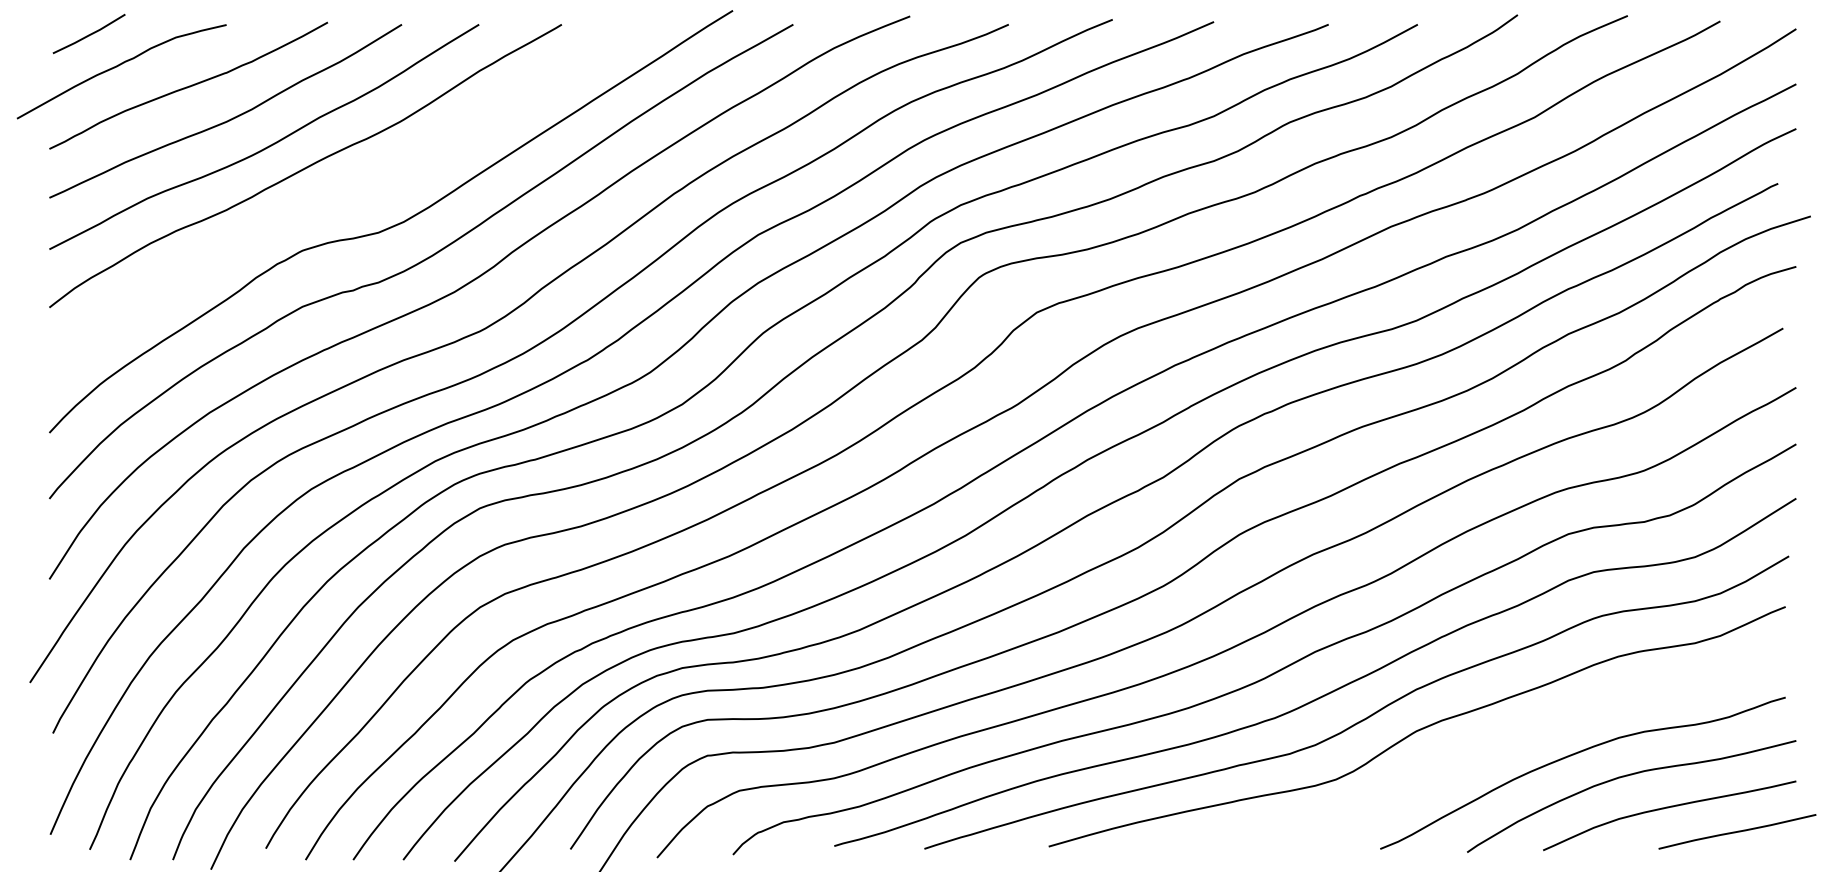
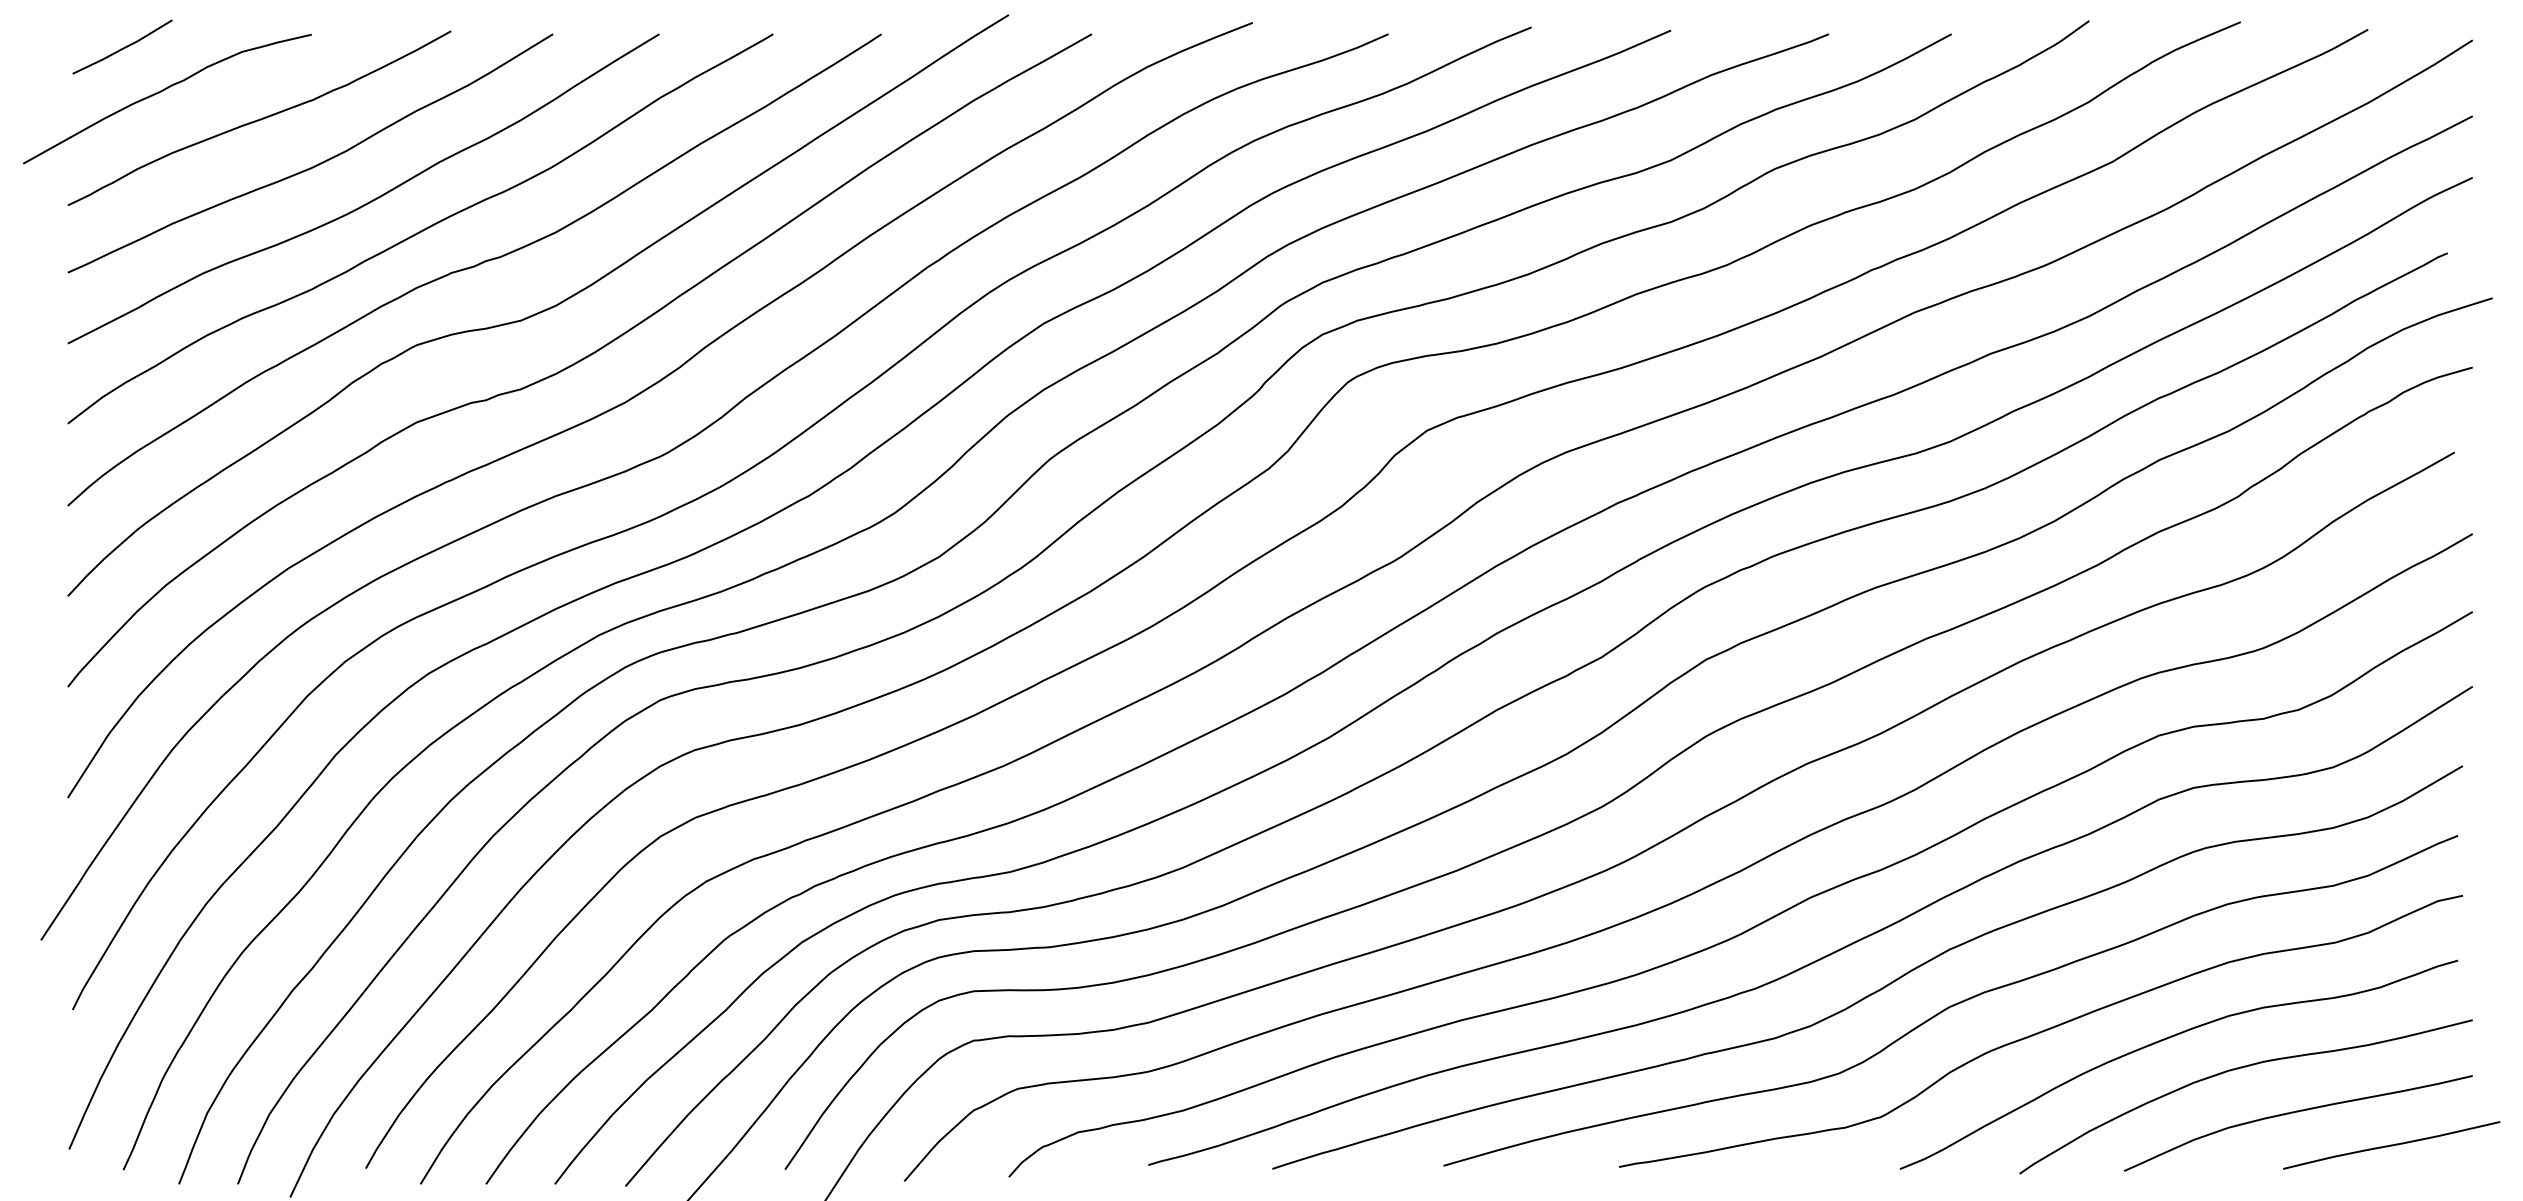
curve: (344, 194) -> (474, 267), added
curve: (1482, 749) -> (2040, 1031), added

